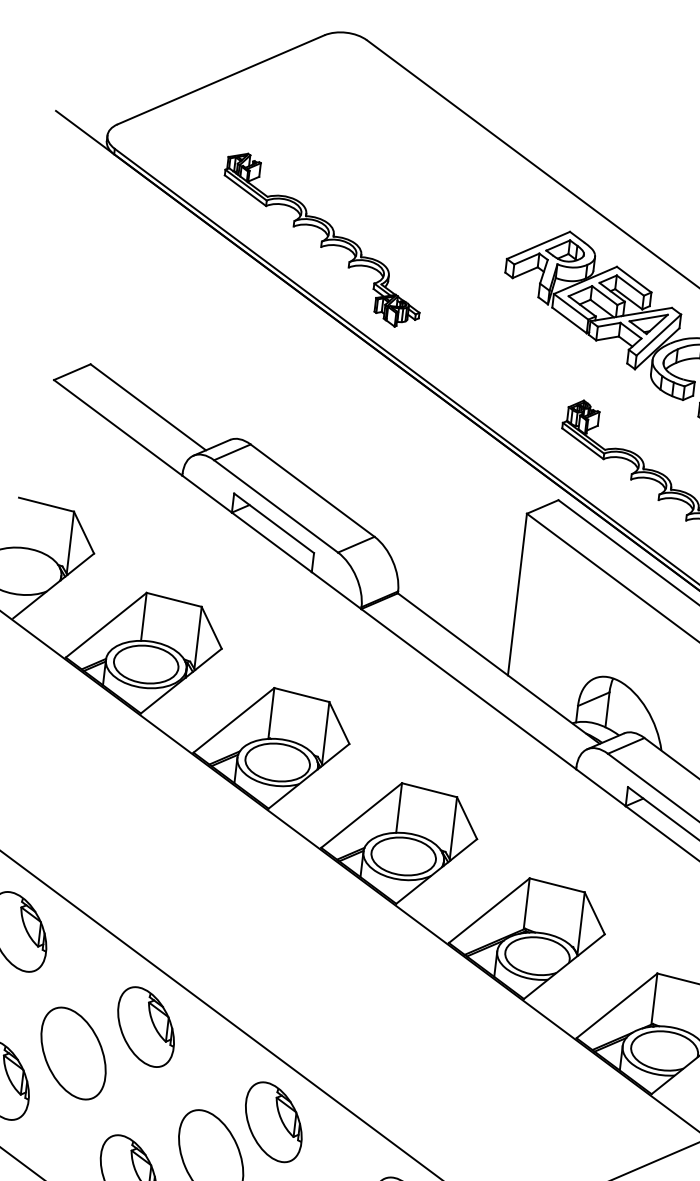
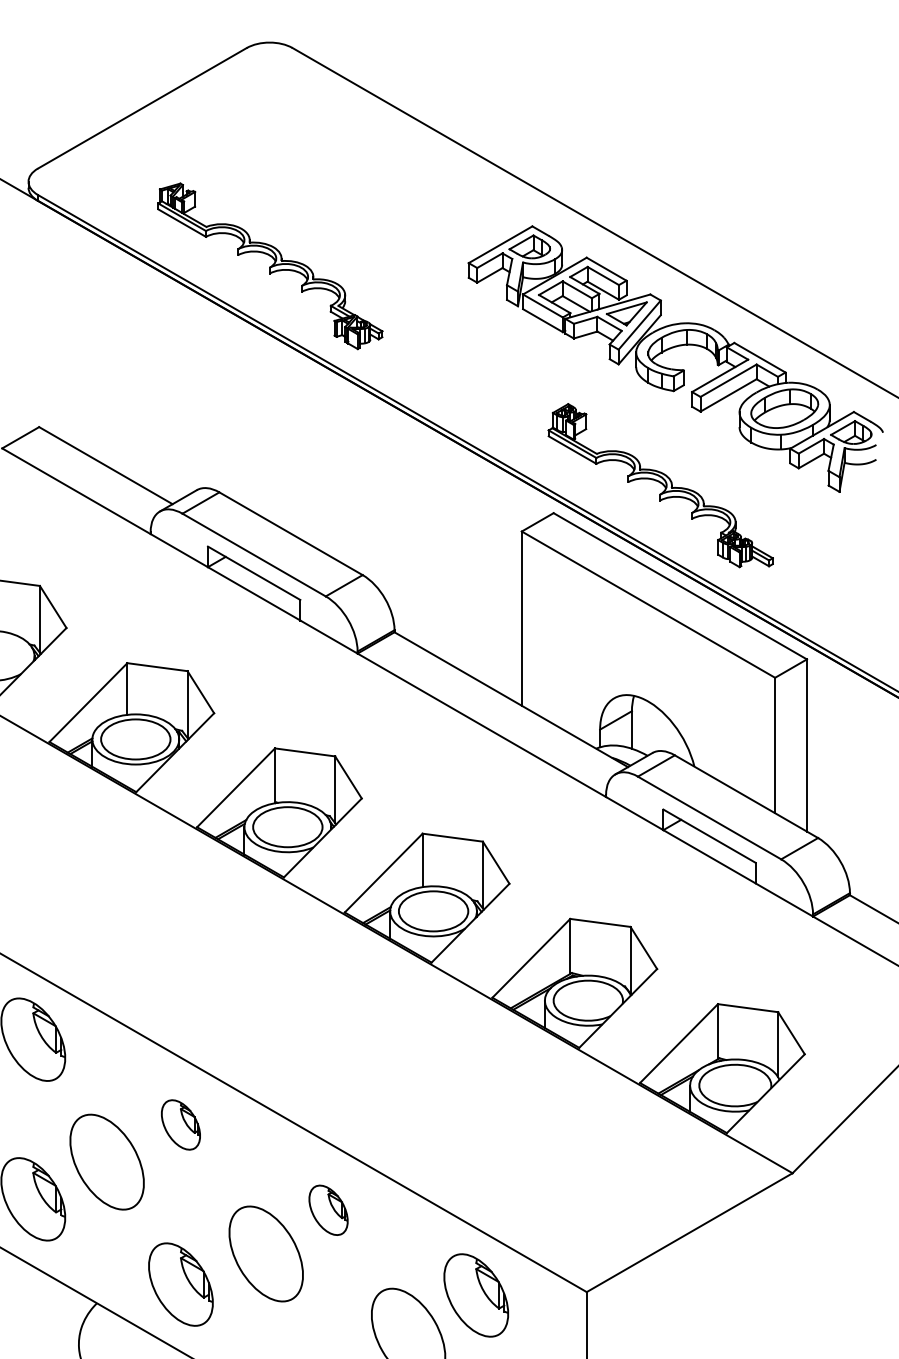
part: (145, 1026) -> (180, 1124), size x0.6
part: (273, 1122) -> (328, 1210), size x0.6

